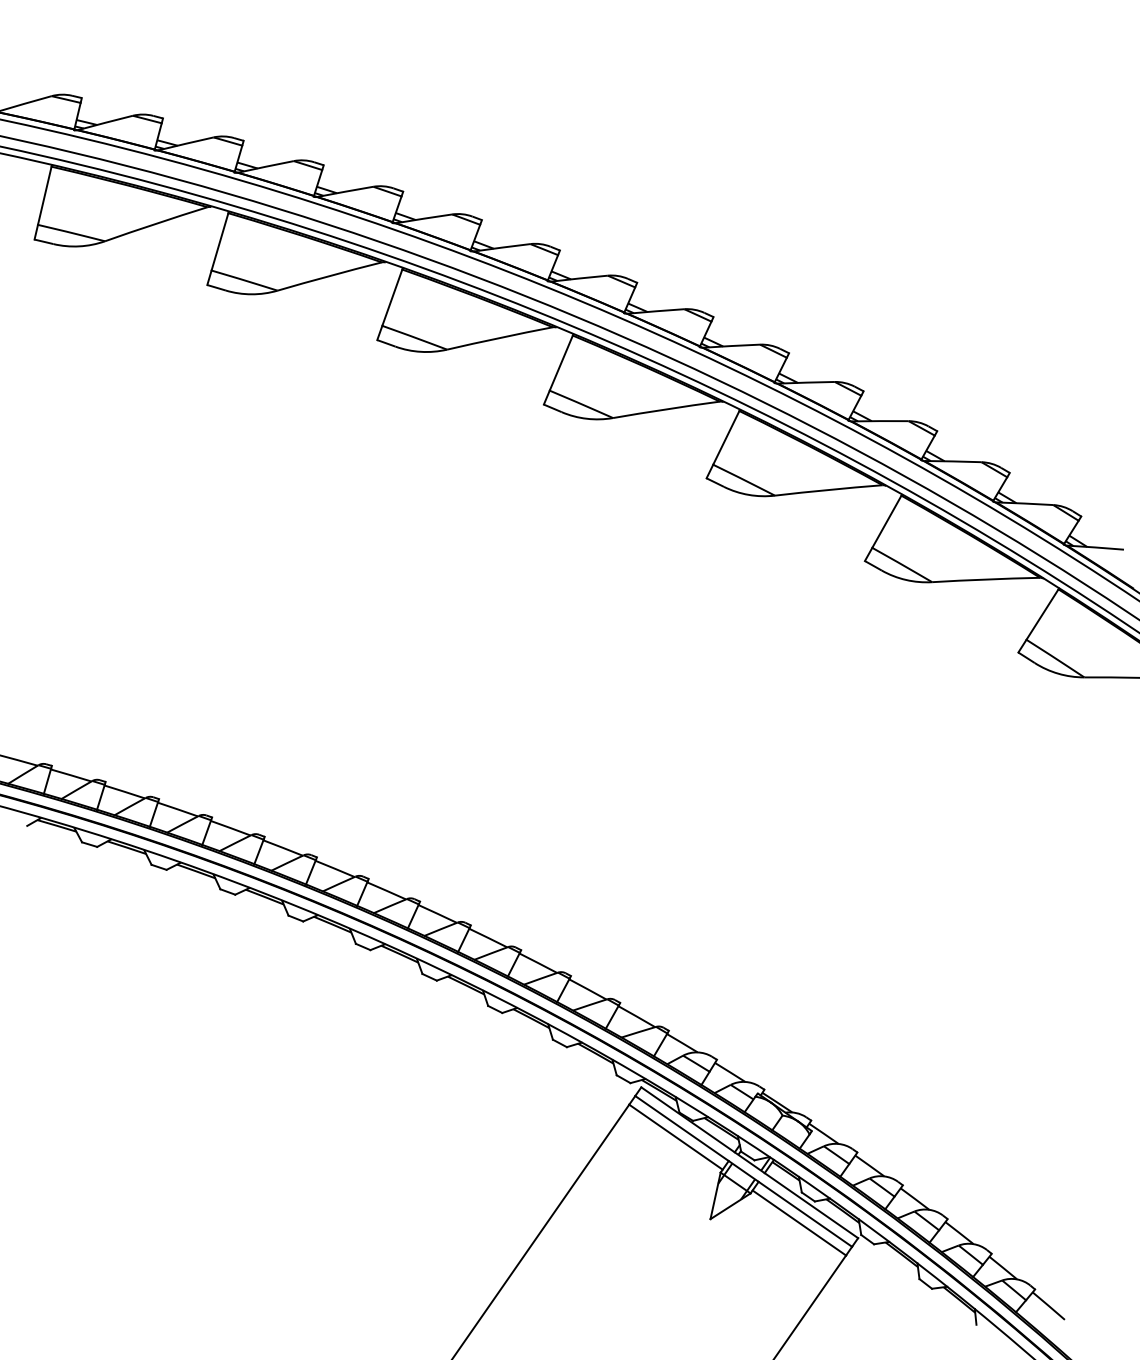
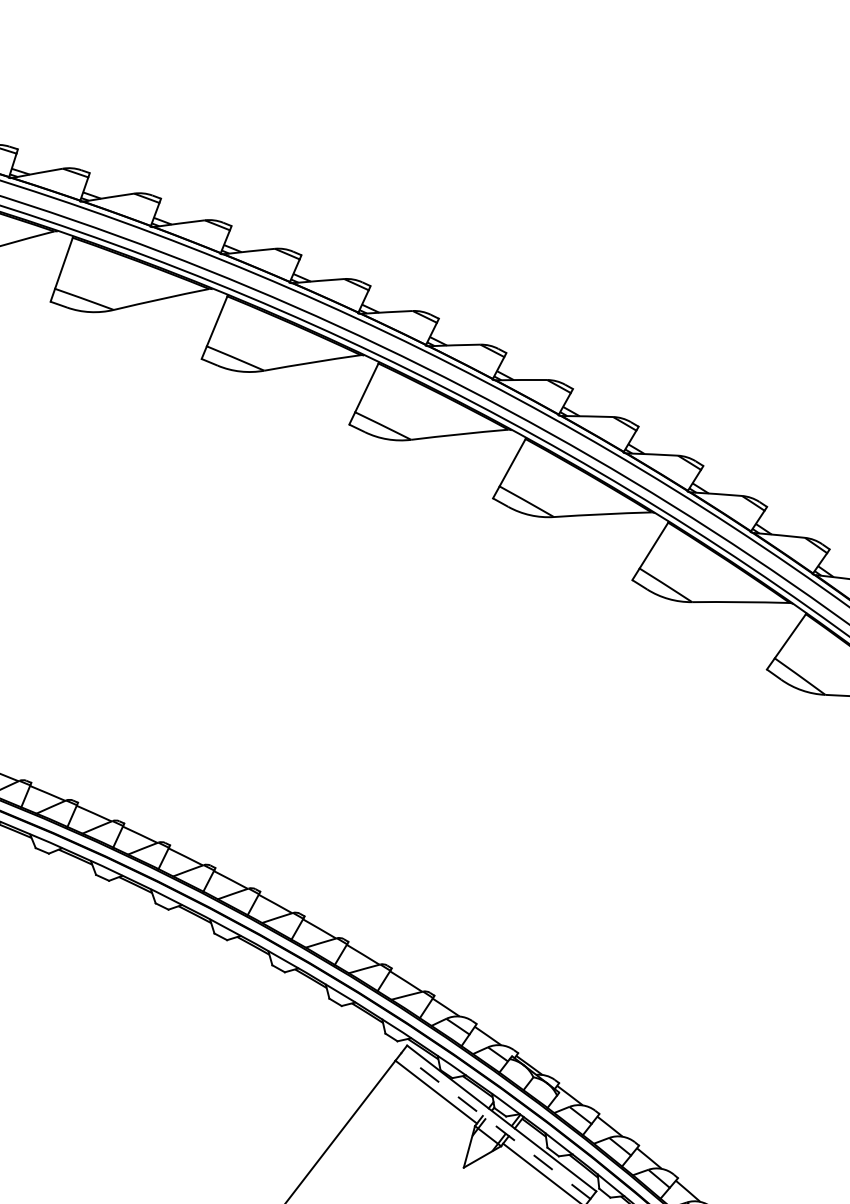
line: (743, 1171) -> (495, 1126), solid -> dashed

